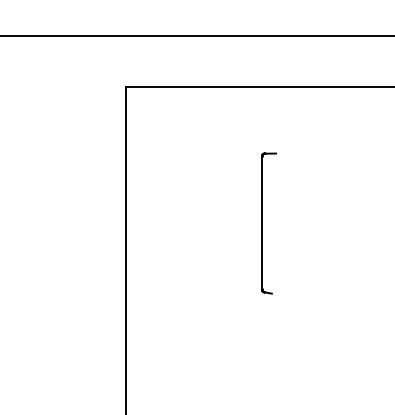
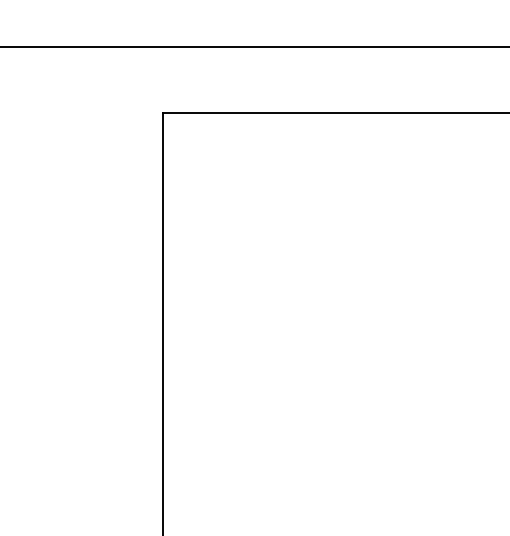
part: (268, 223) -> (346, 288), removed

